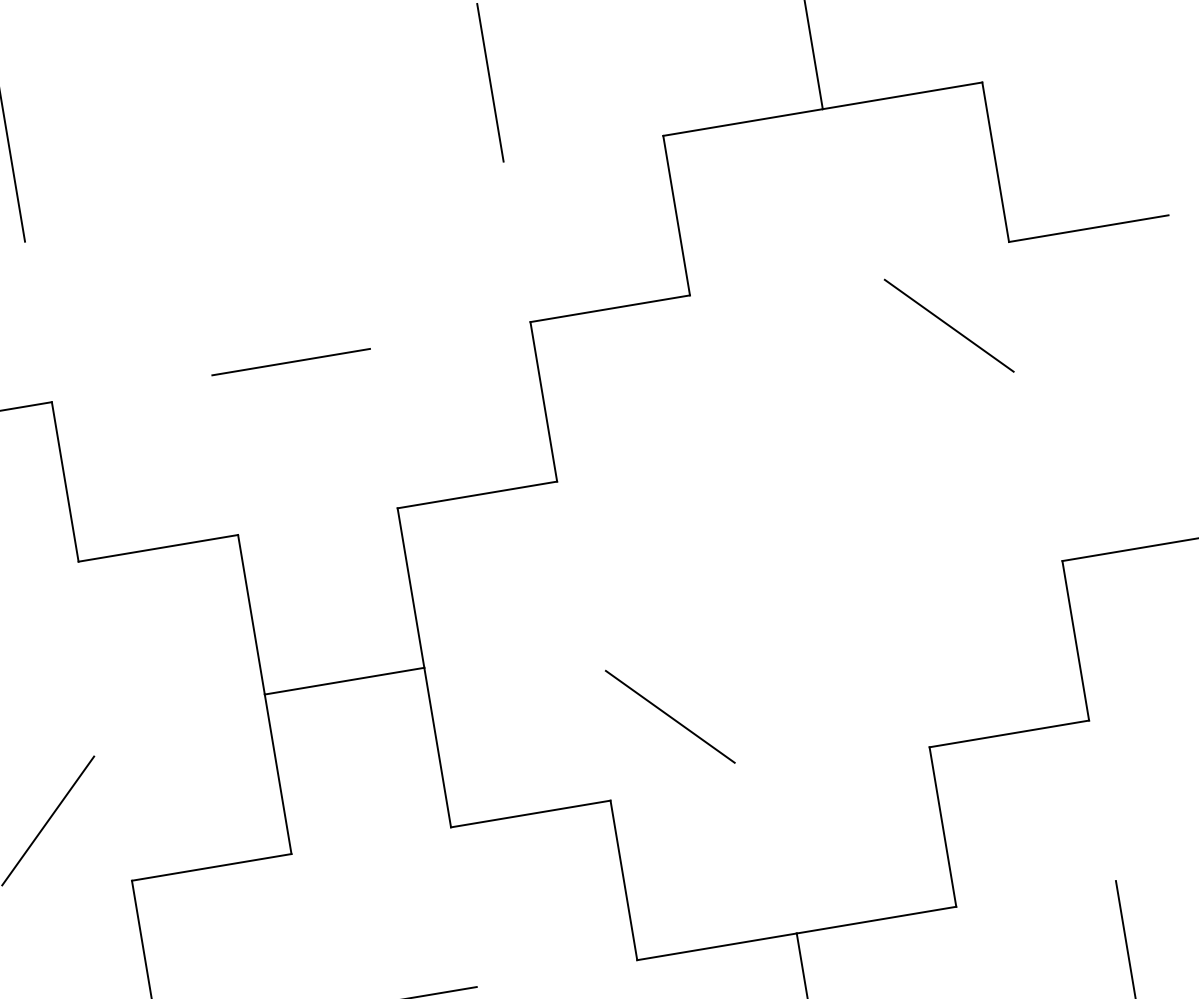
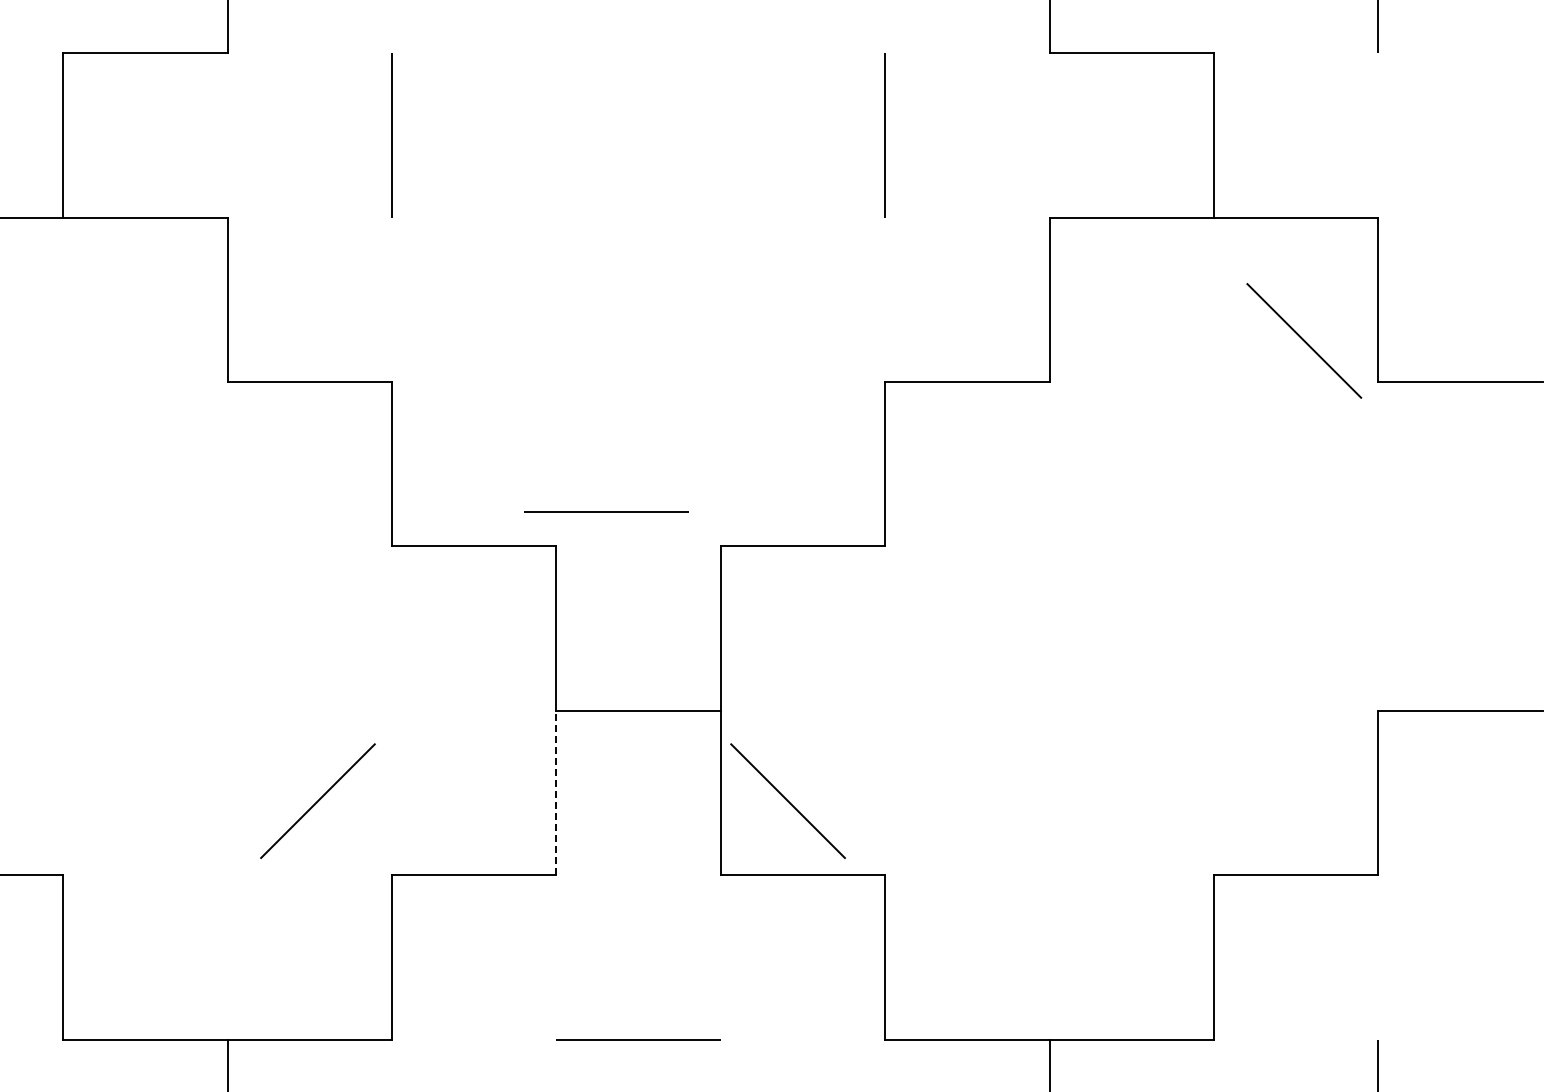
line: (949, 325) -> (1304, 340), moved
line: (291, 361) -> (606, 511), moved
line: (669, 716) -> (787, 800), moved
line: (278, 773) -> (556, 792), solid -> dashed

